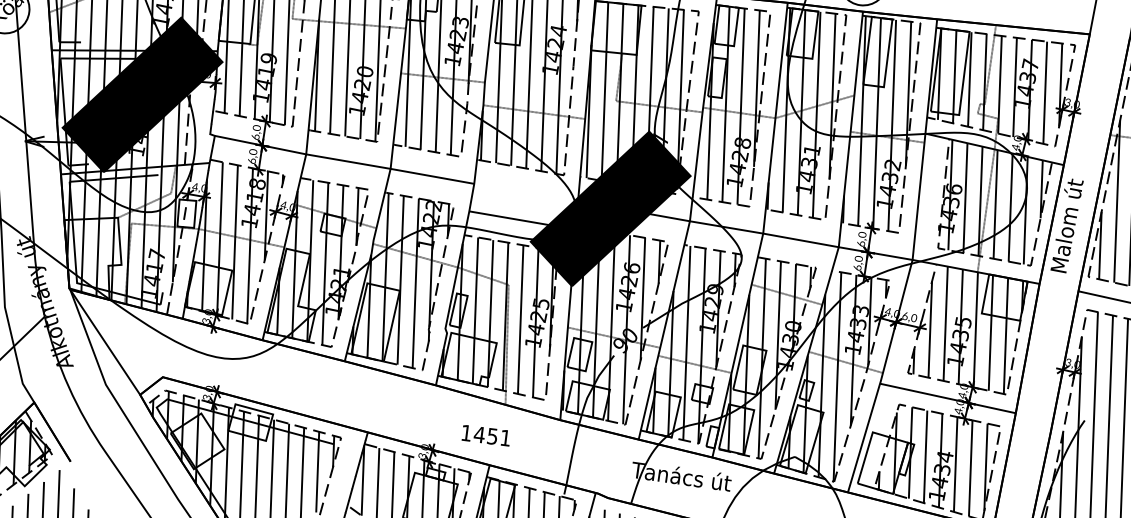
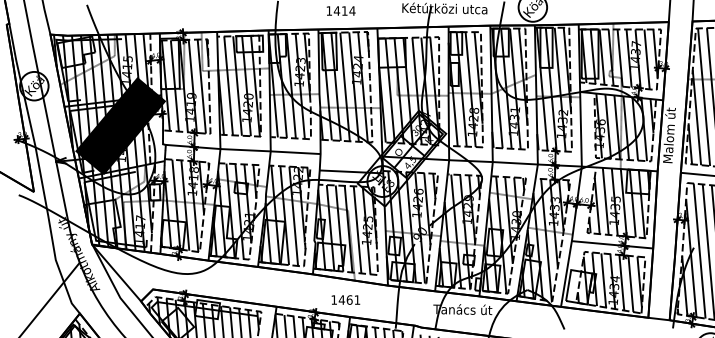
fill: (609, 208) -> (401, 158), removed
text: (492, 435) -> (349, 299), 1451 -> 1461

